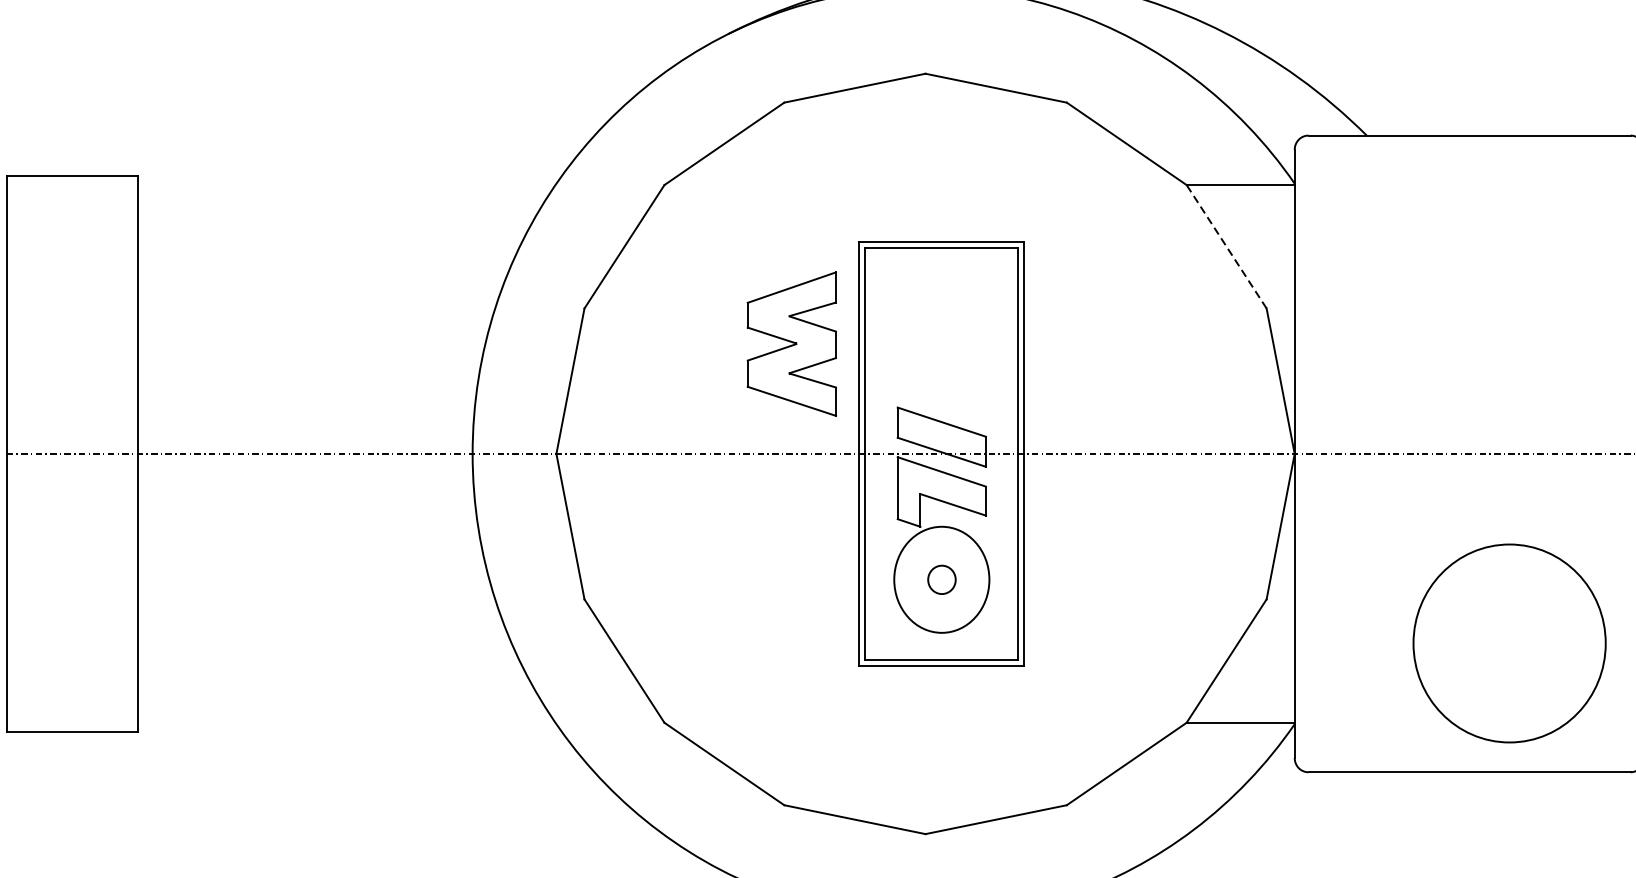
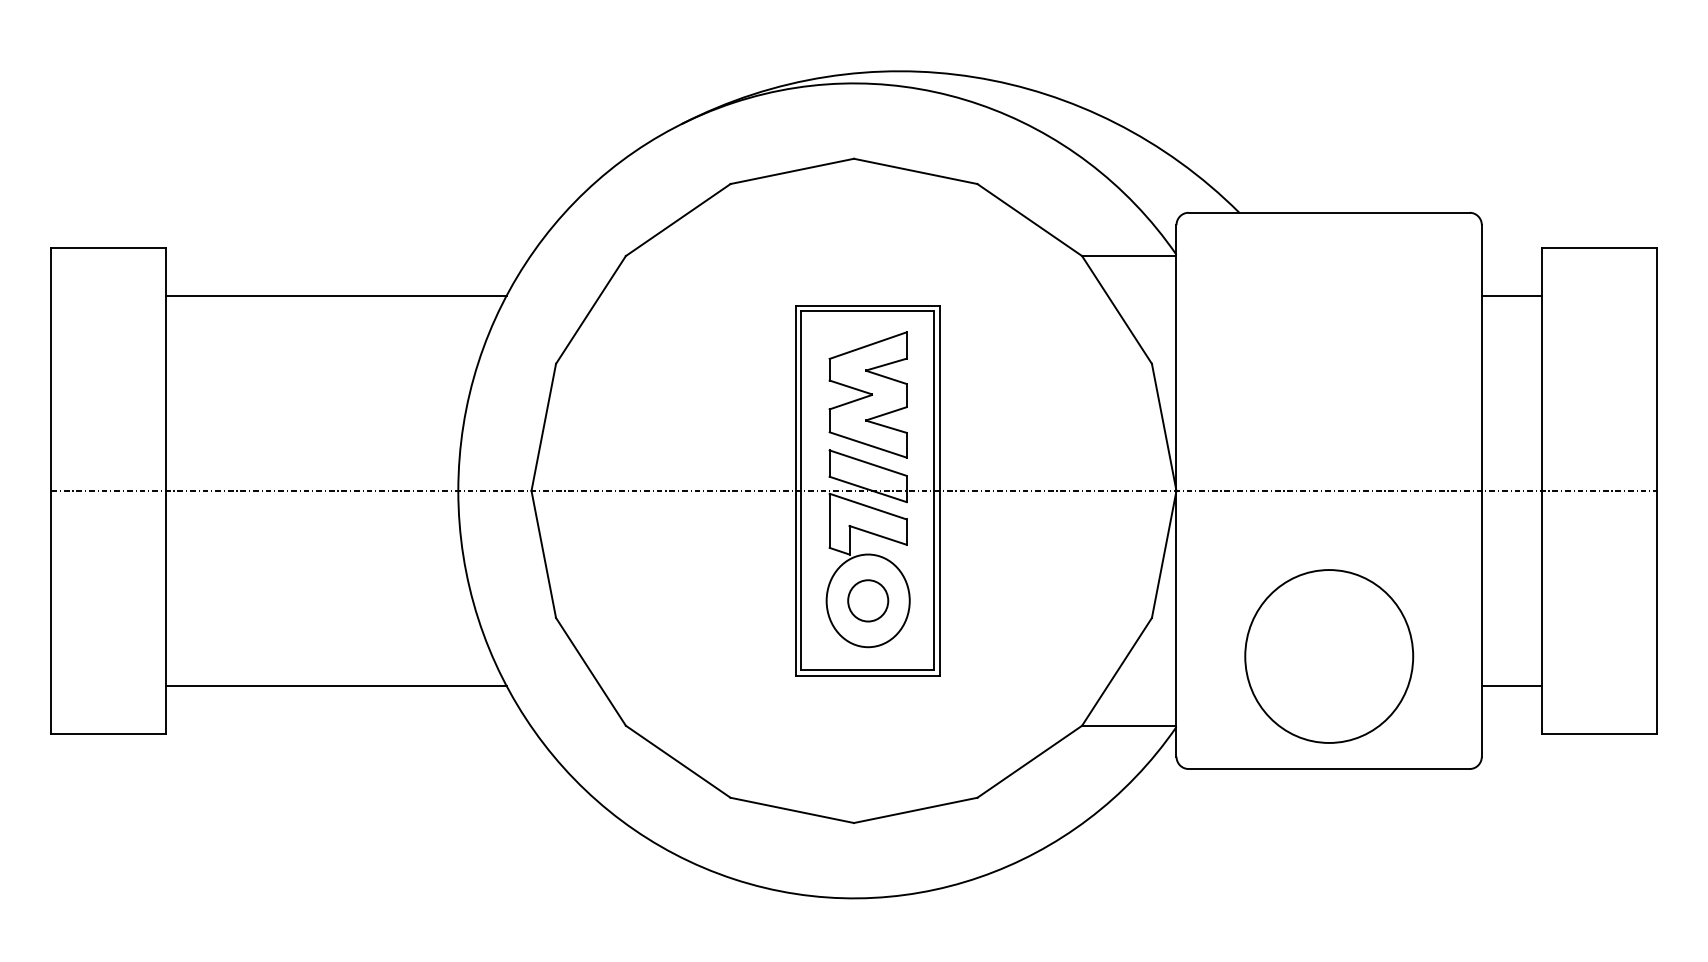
line: (332, 231) -> (335, 296), added
line: (1226, 246) -> (1116, 309), dashed -> solid
part: (791, 343) -> (867, 394), moved
part: (942, 579) -> (868, 600), size x1.67
part: (1509, 643) -> (1329, 656), moved
line: (332, 676) -> (335, 685), added

